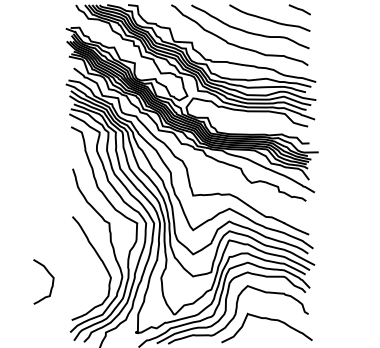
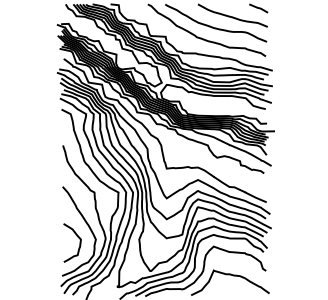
curve: (51, 285) -> (79, 246), moved

